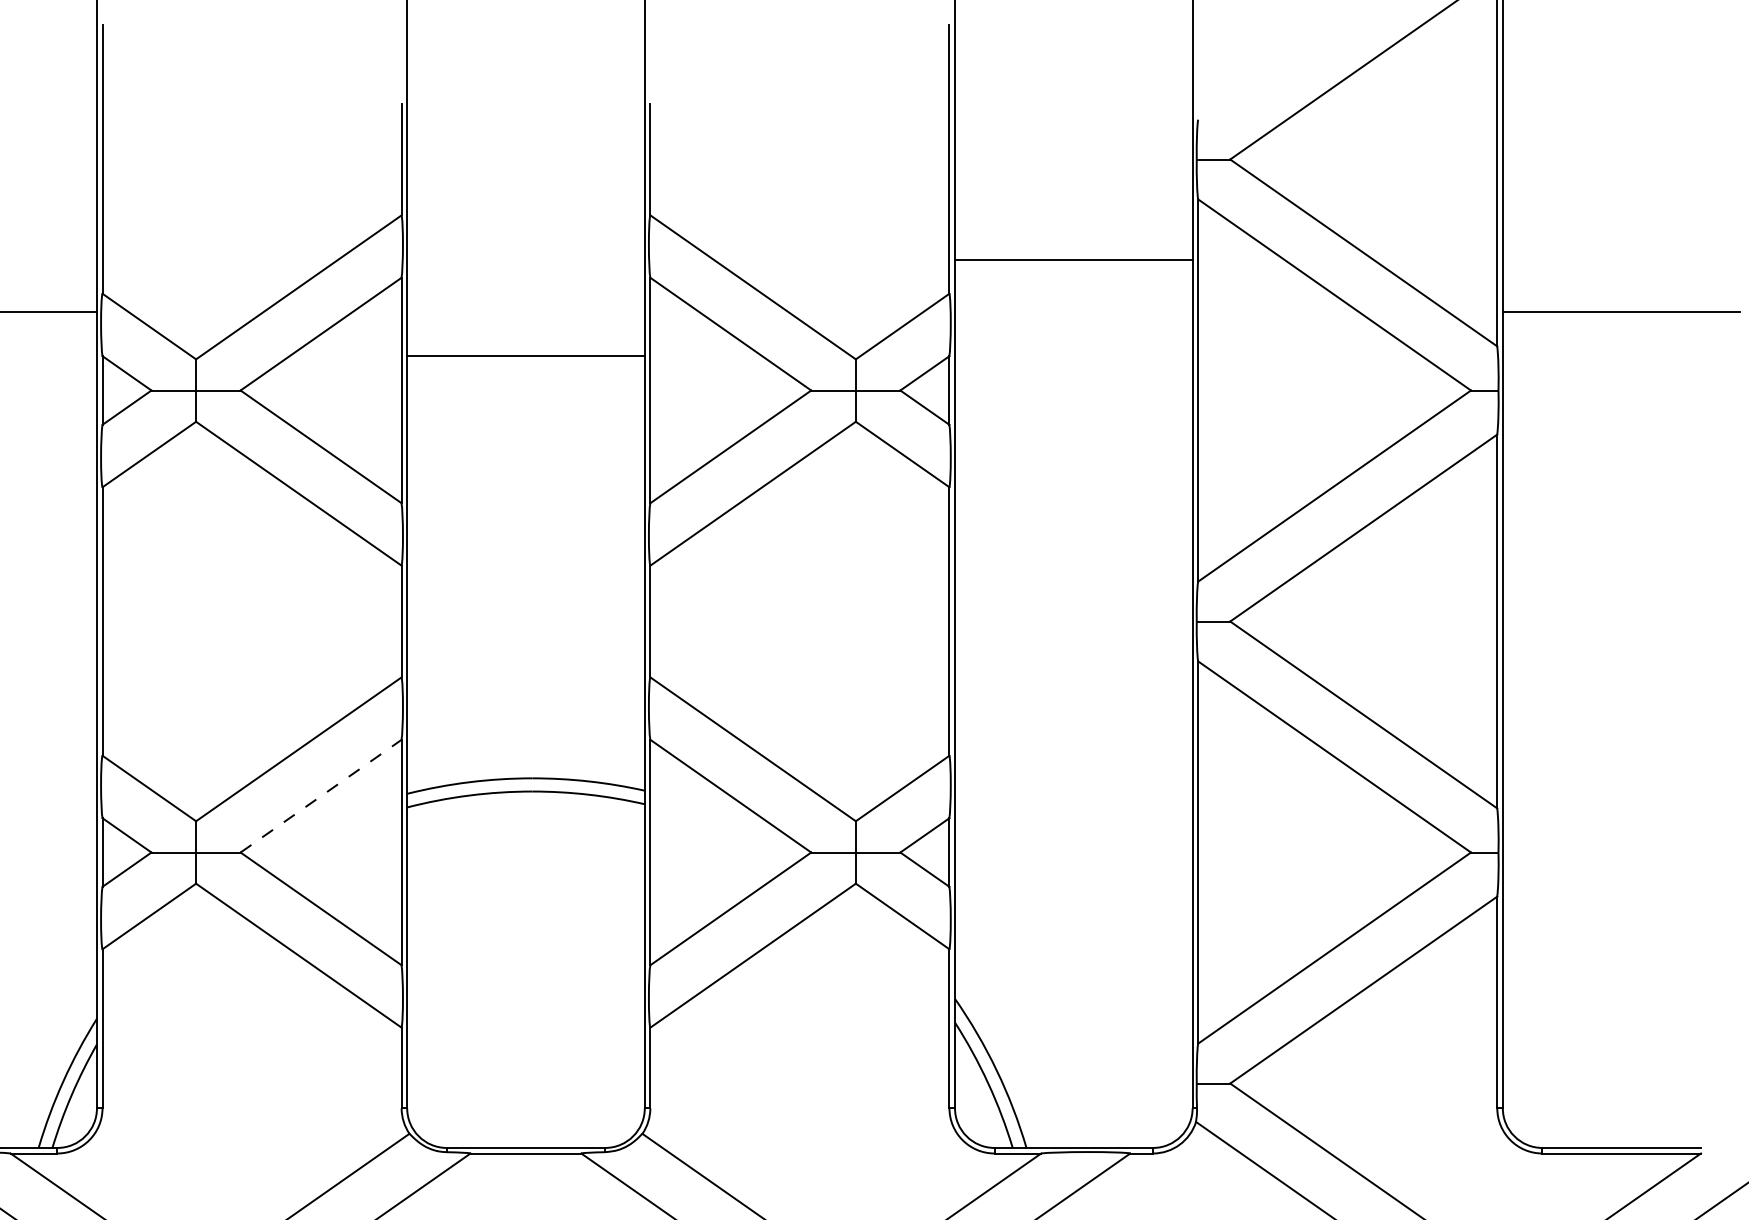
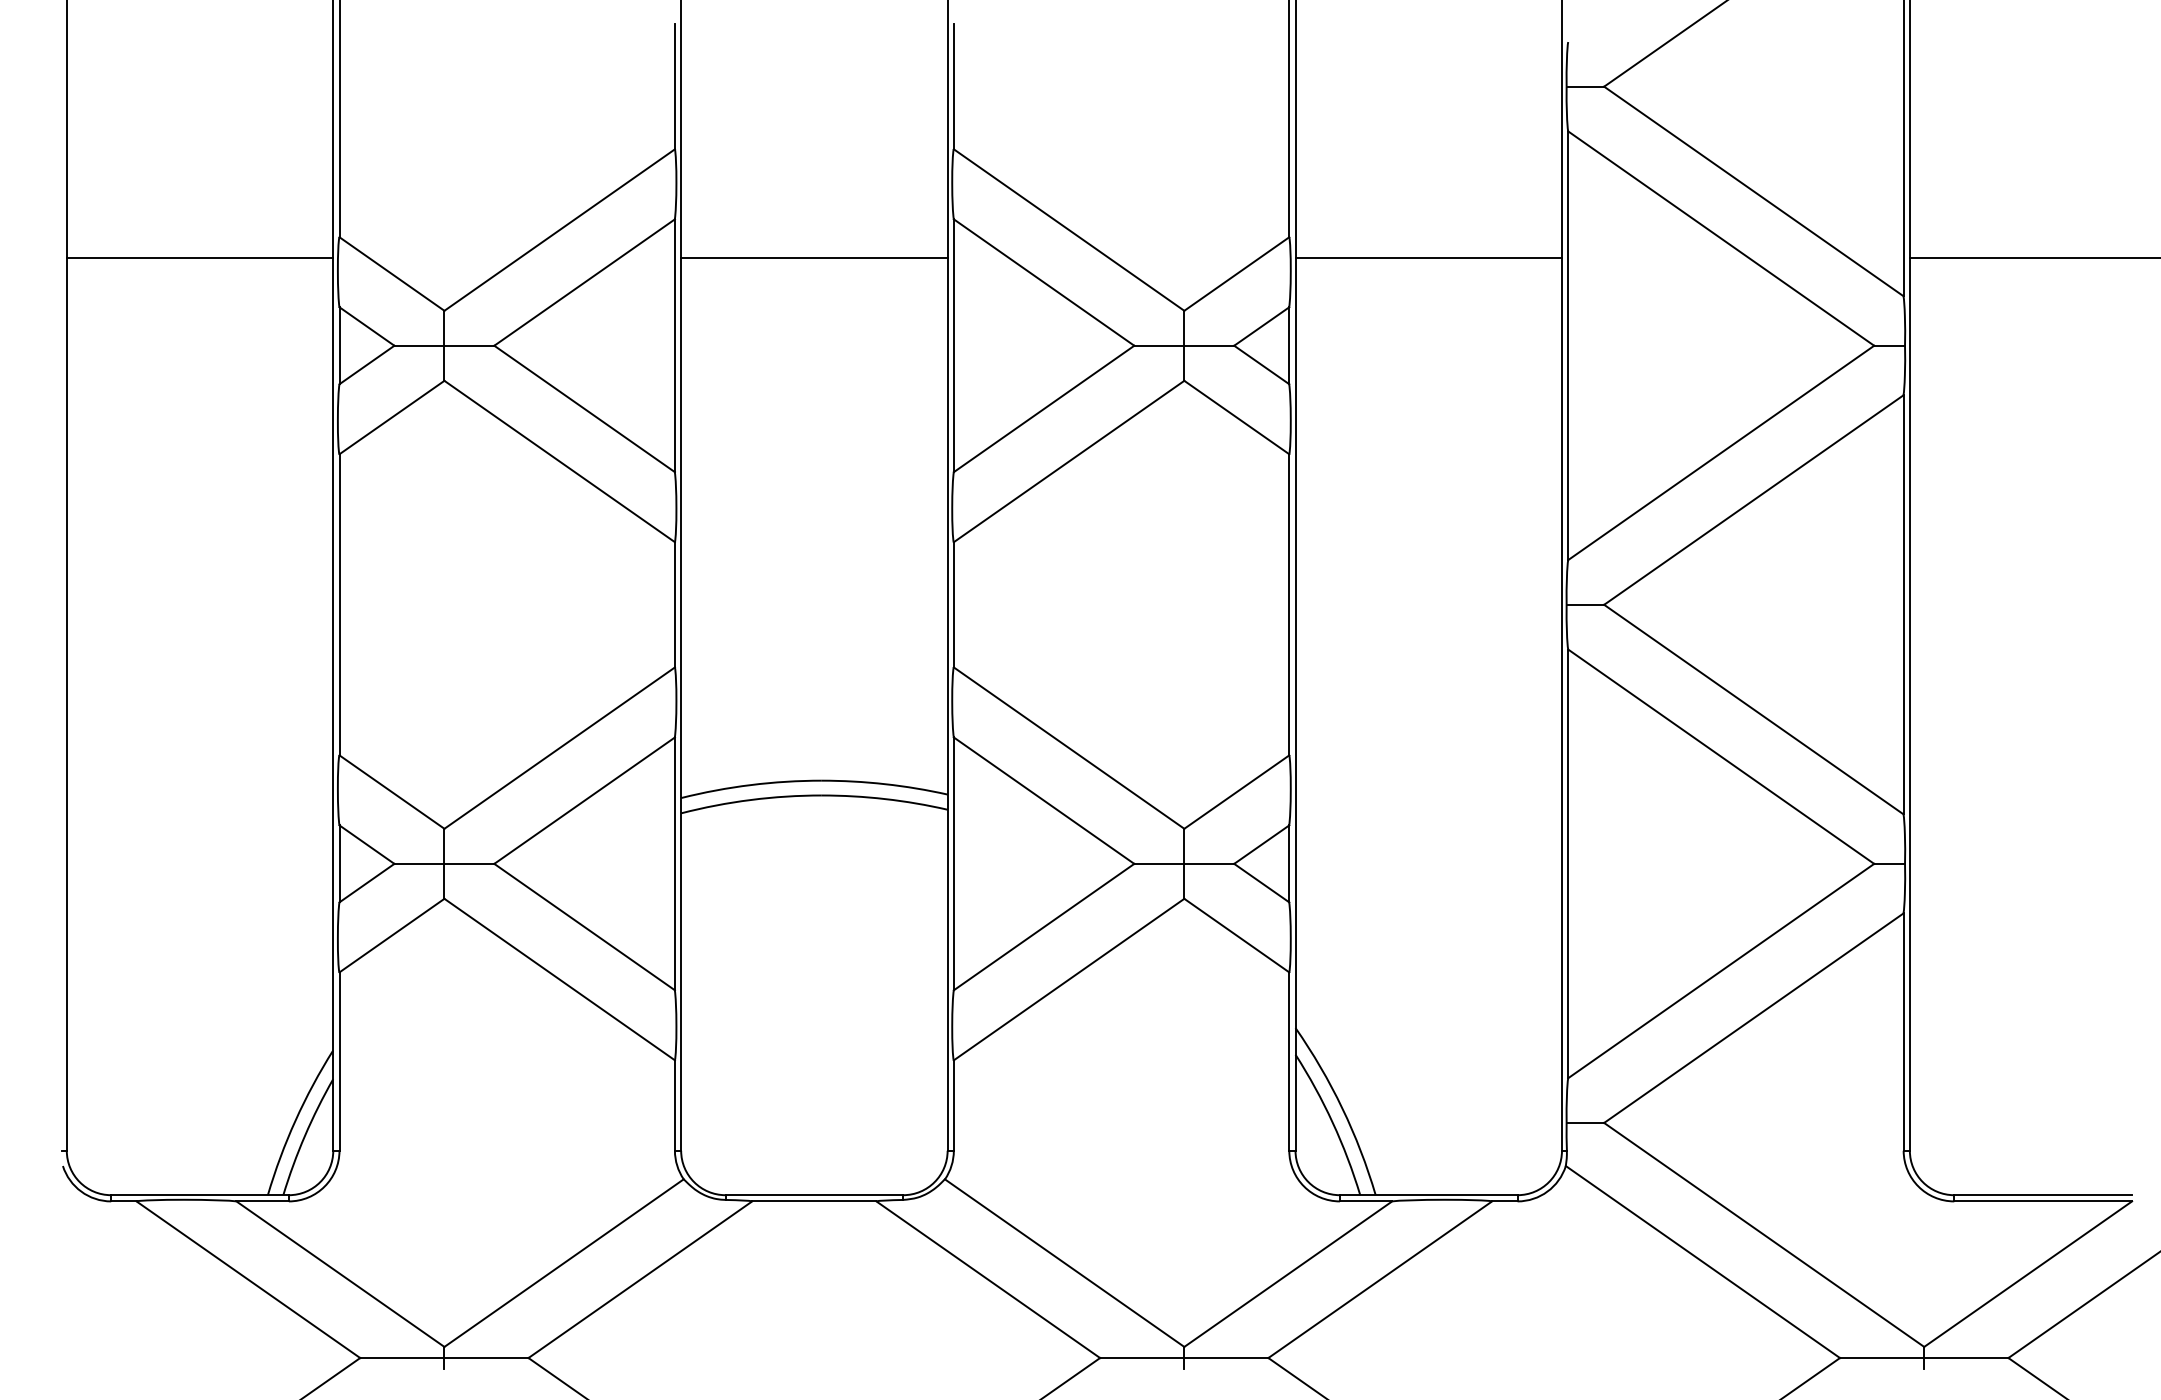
line: (1073, 260) -> (1428, 258), moved
line: (526, 356) -> (814, 258), moved
line: (321, 796) -> (585, 800), dashed -> solid

